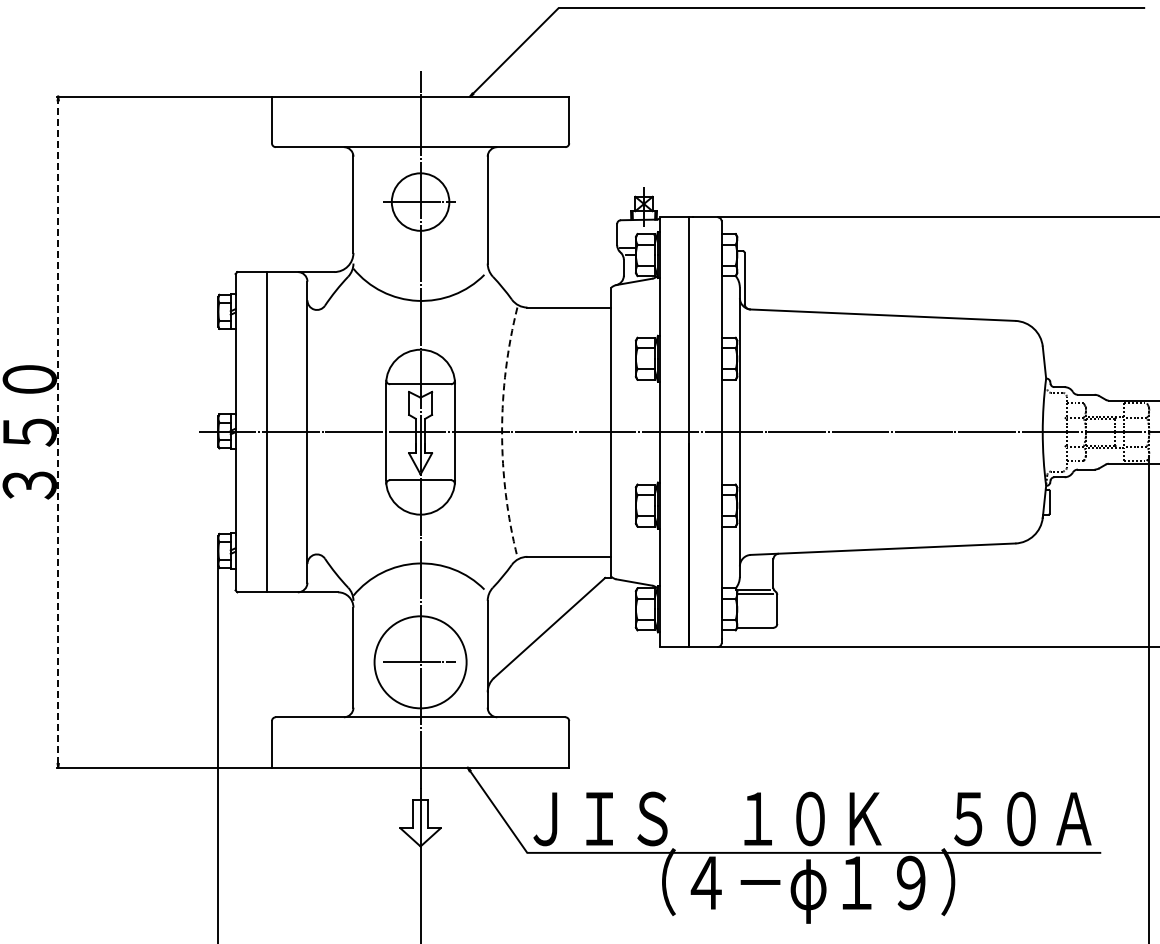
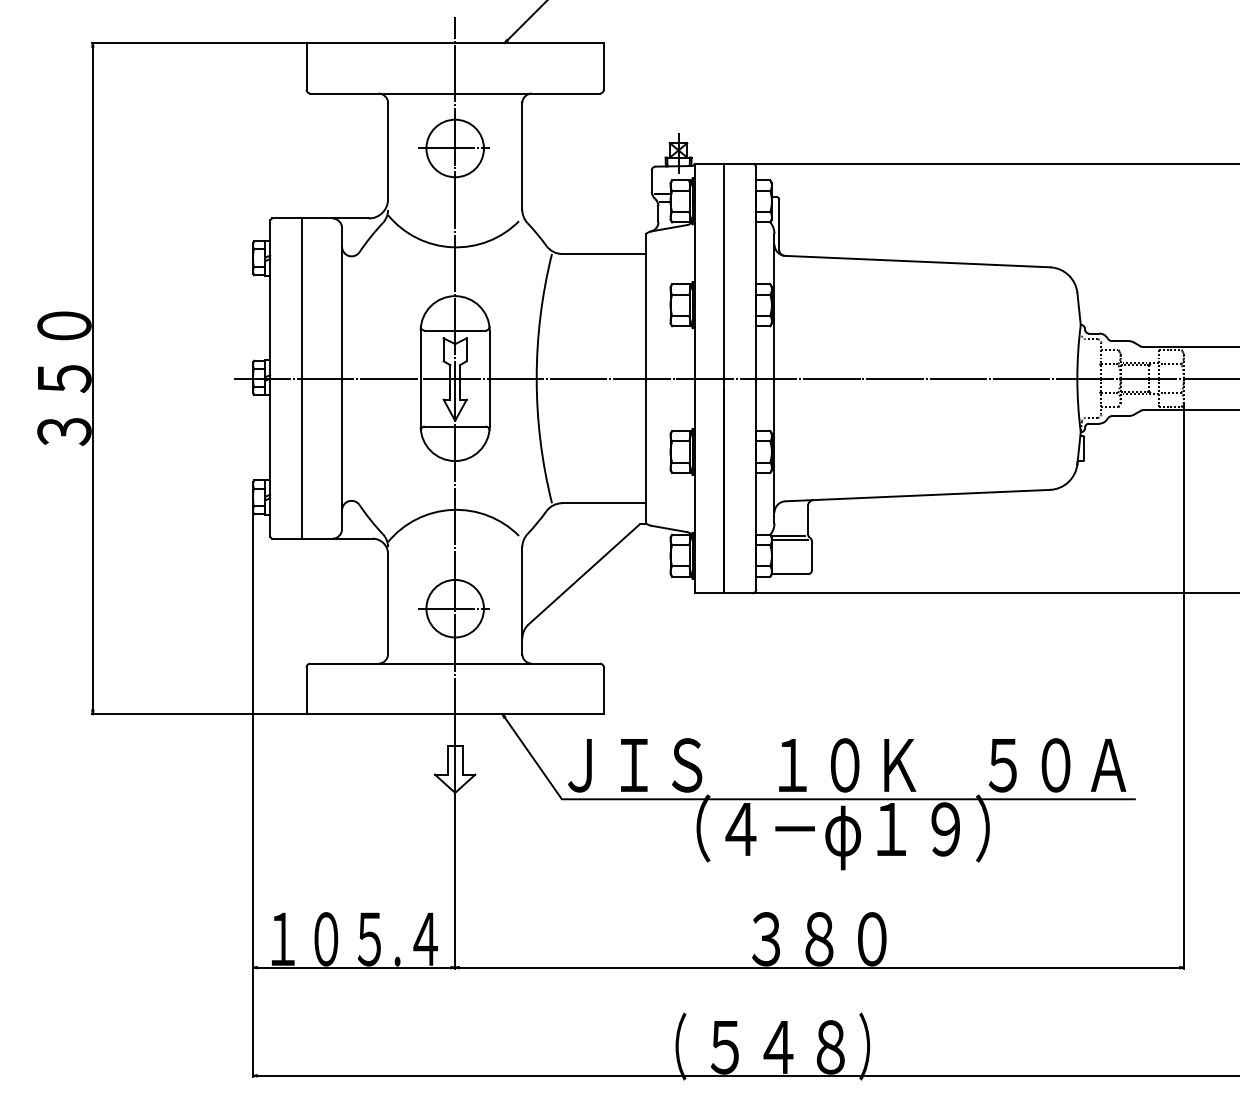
line: (57, 432) -> (92, 378), dashed -> solid
arc: (501, 432) -> (536, 378), dashed -> solid
circle: (419, 662) -> (454, 608), size x0.62

